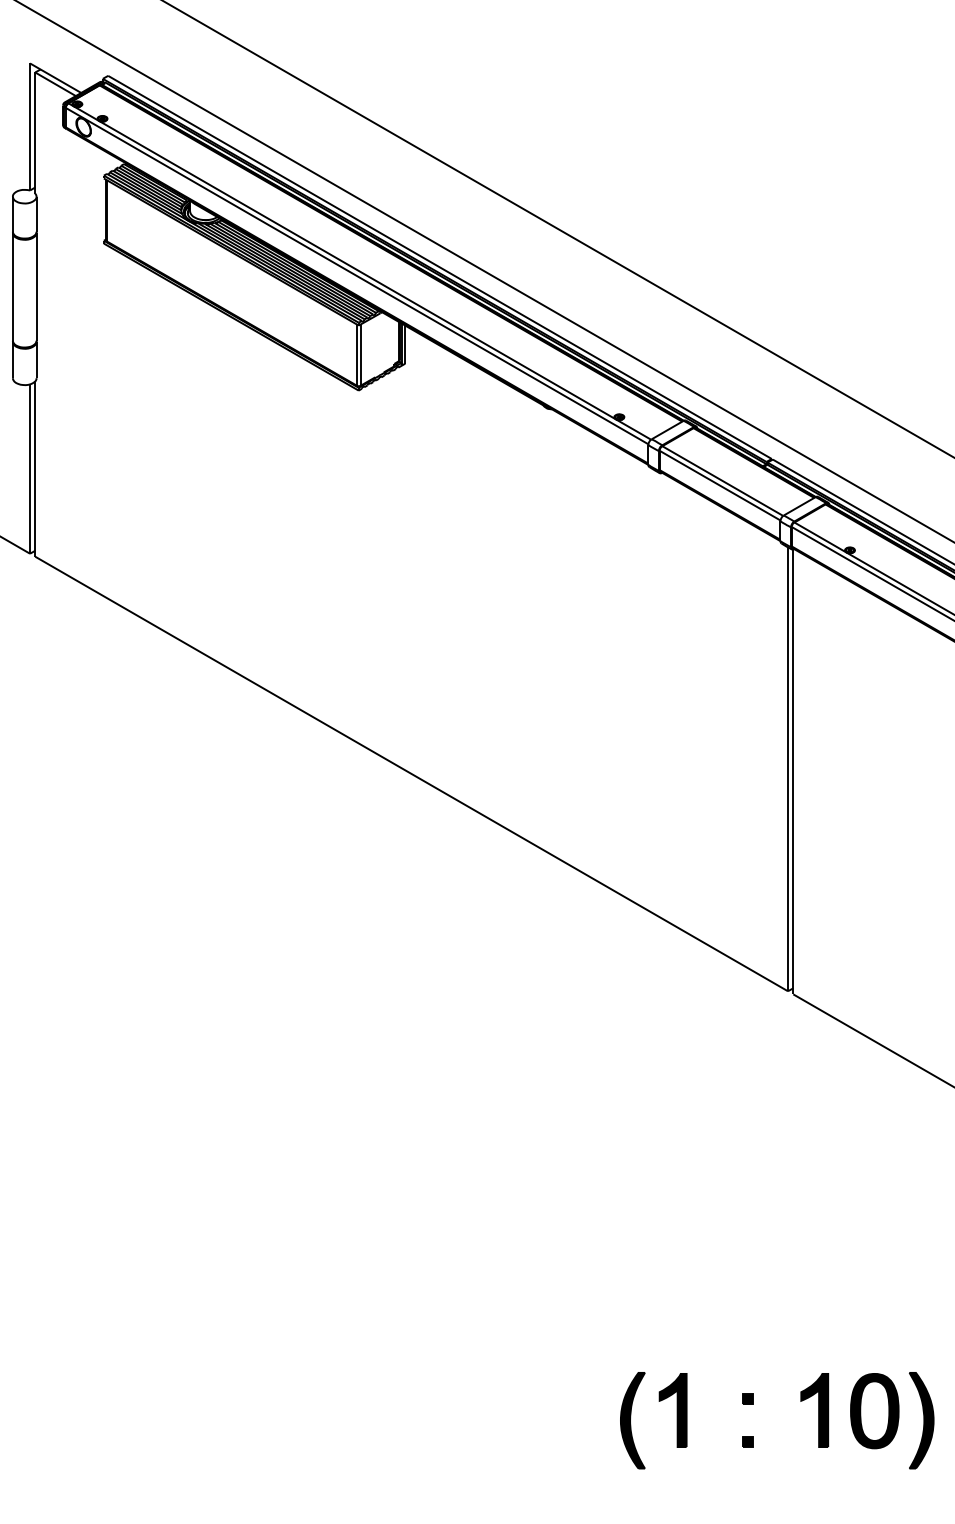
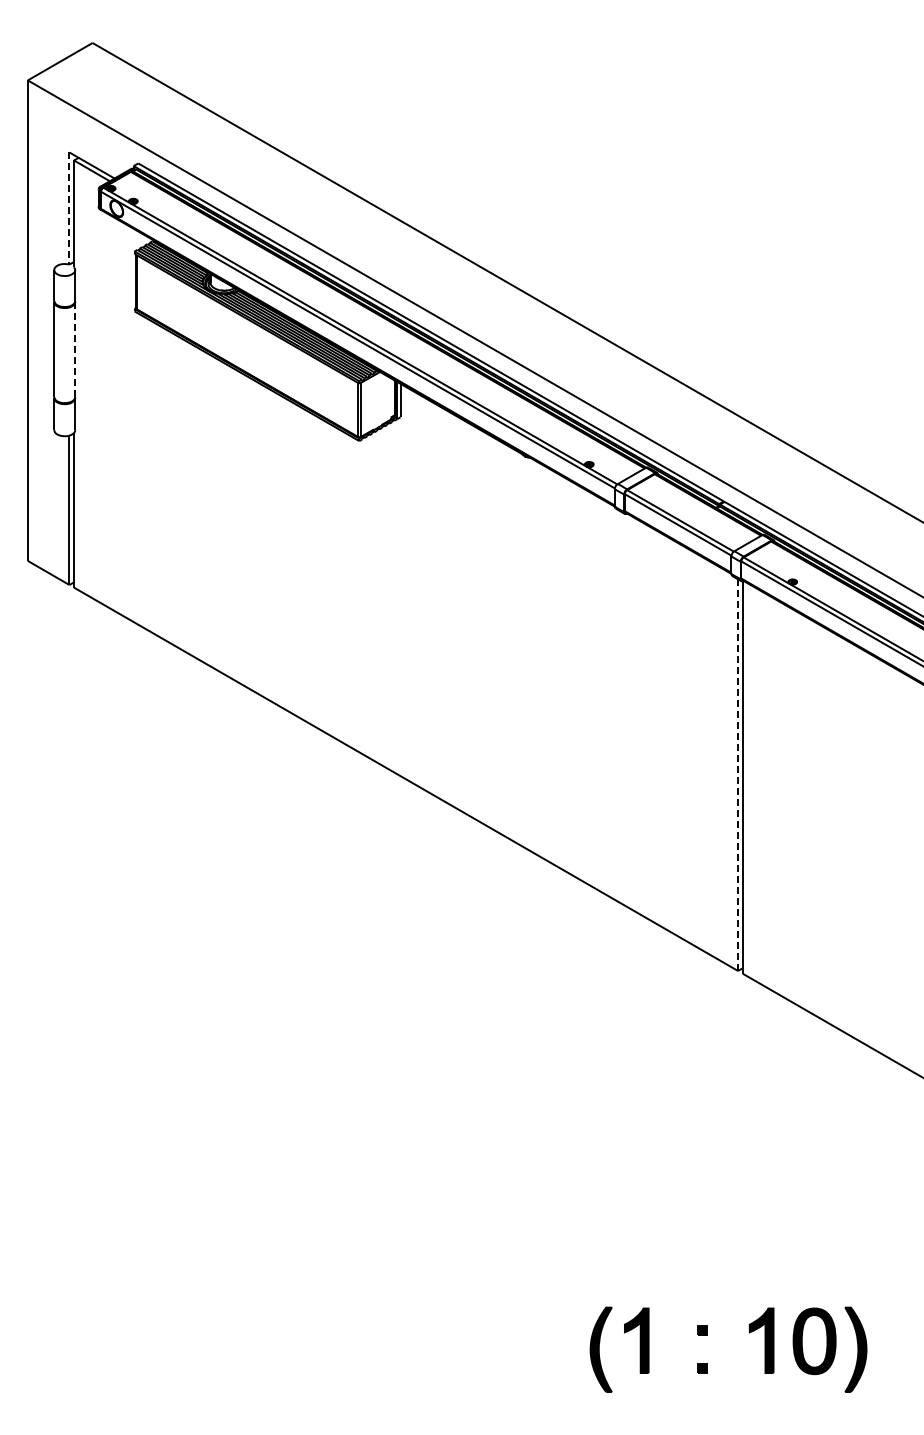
line: (30, 128) -> (69, 209), solid -> dashed
line: (36, 286) -> (75, 349), solid -> dashed
line: (788, 769) -> (738, 775), solid -> dashed

